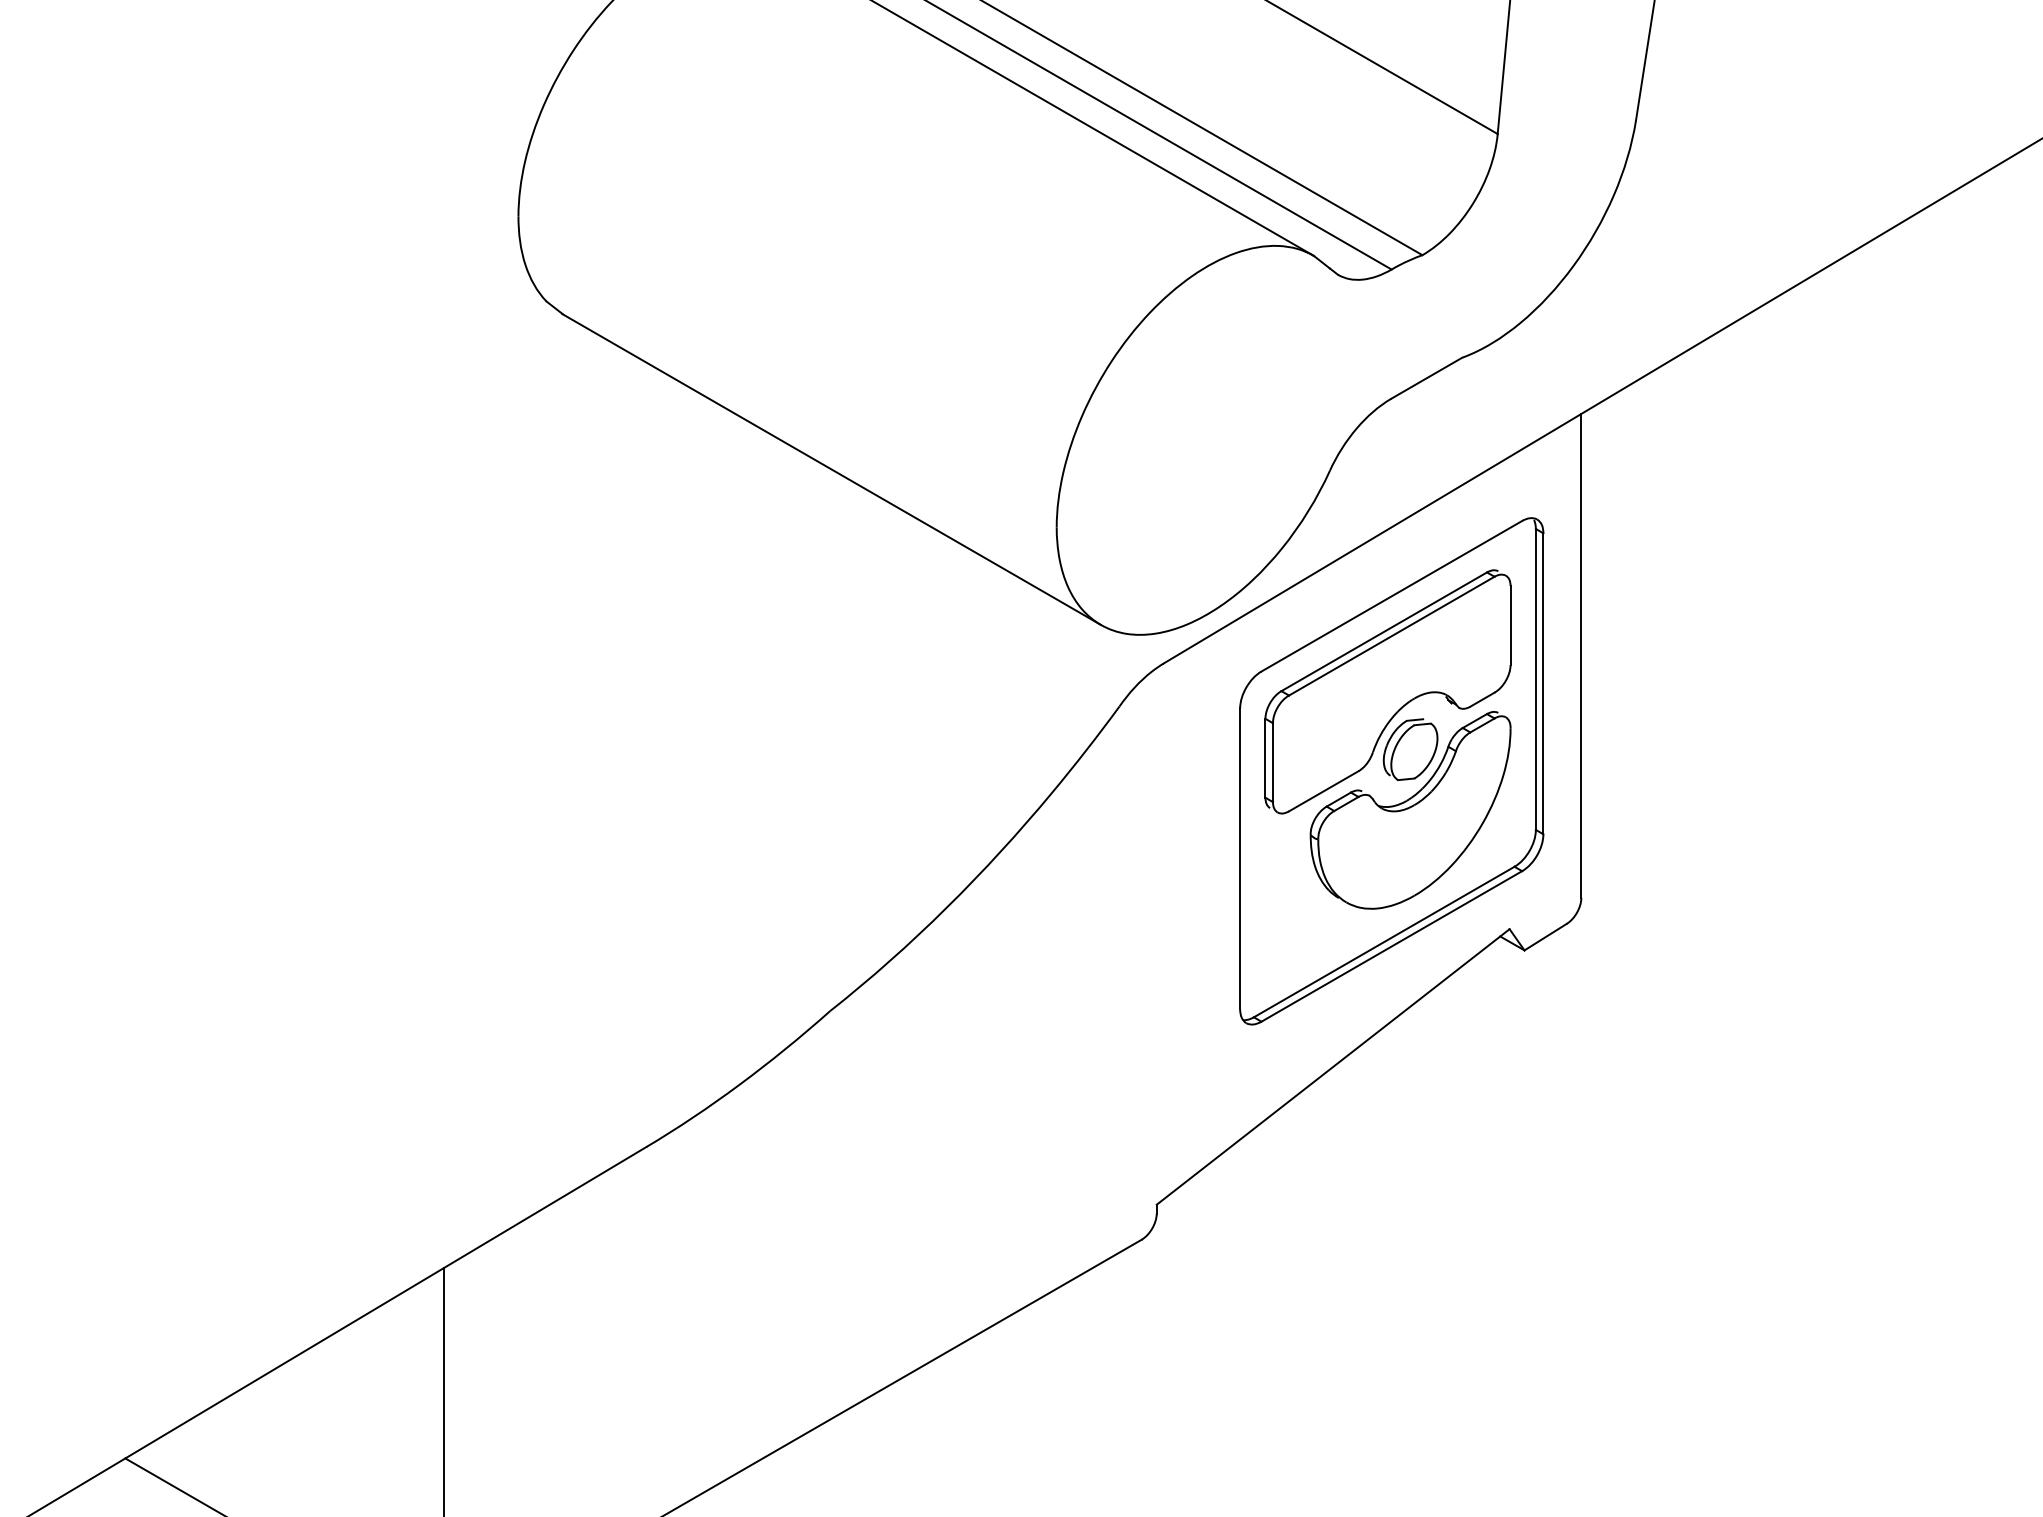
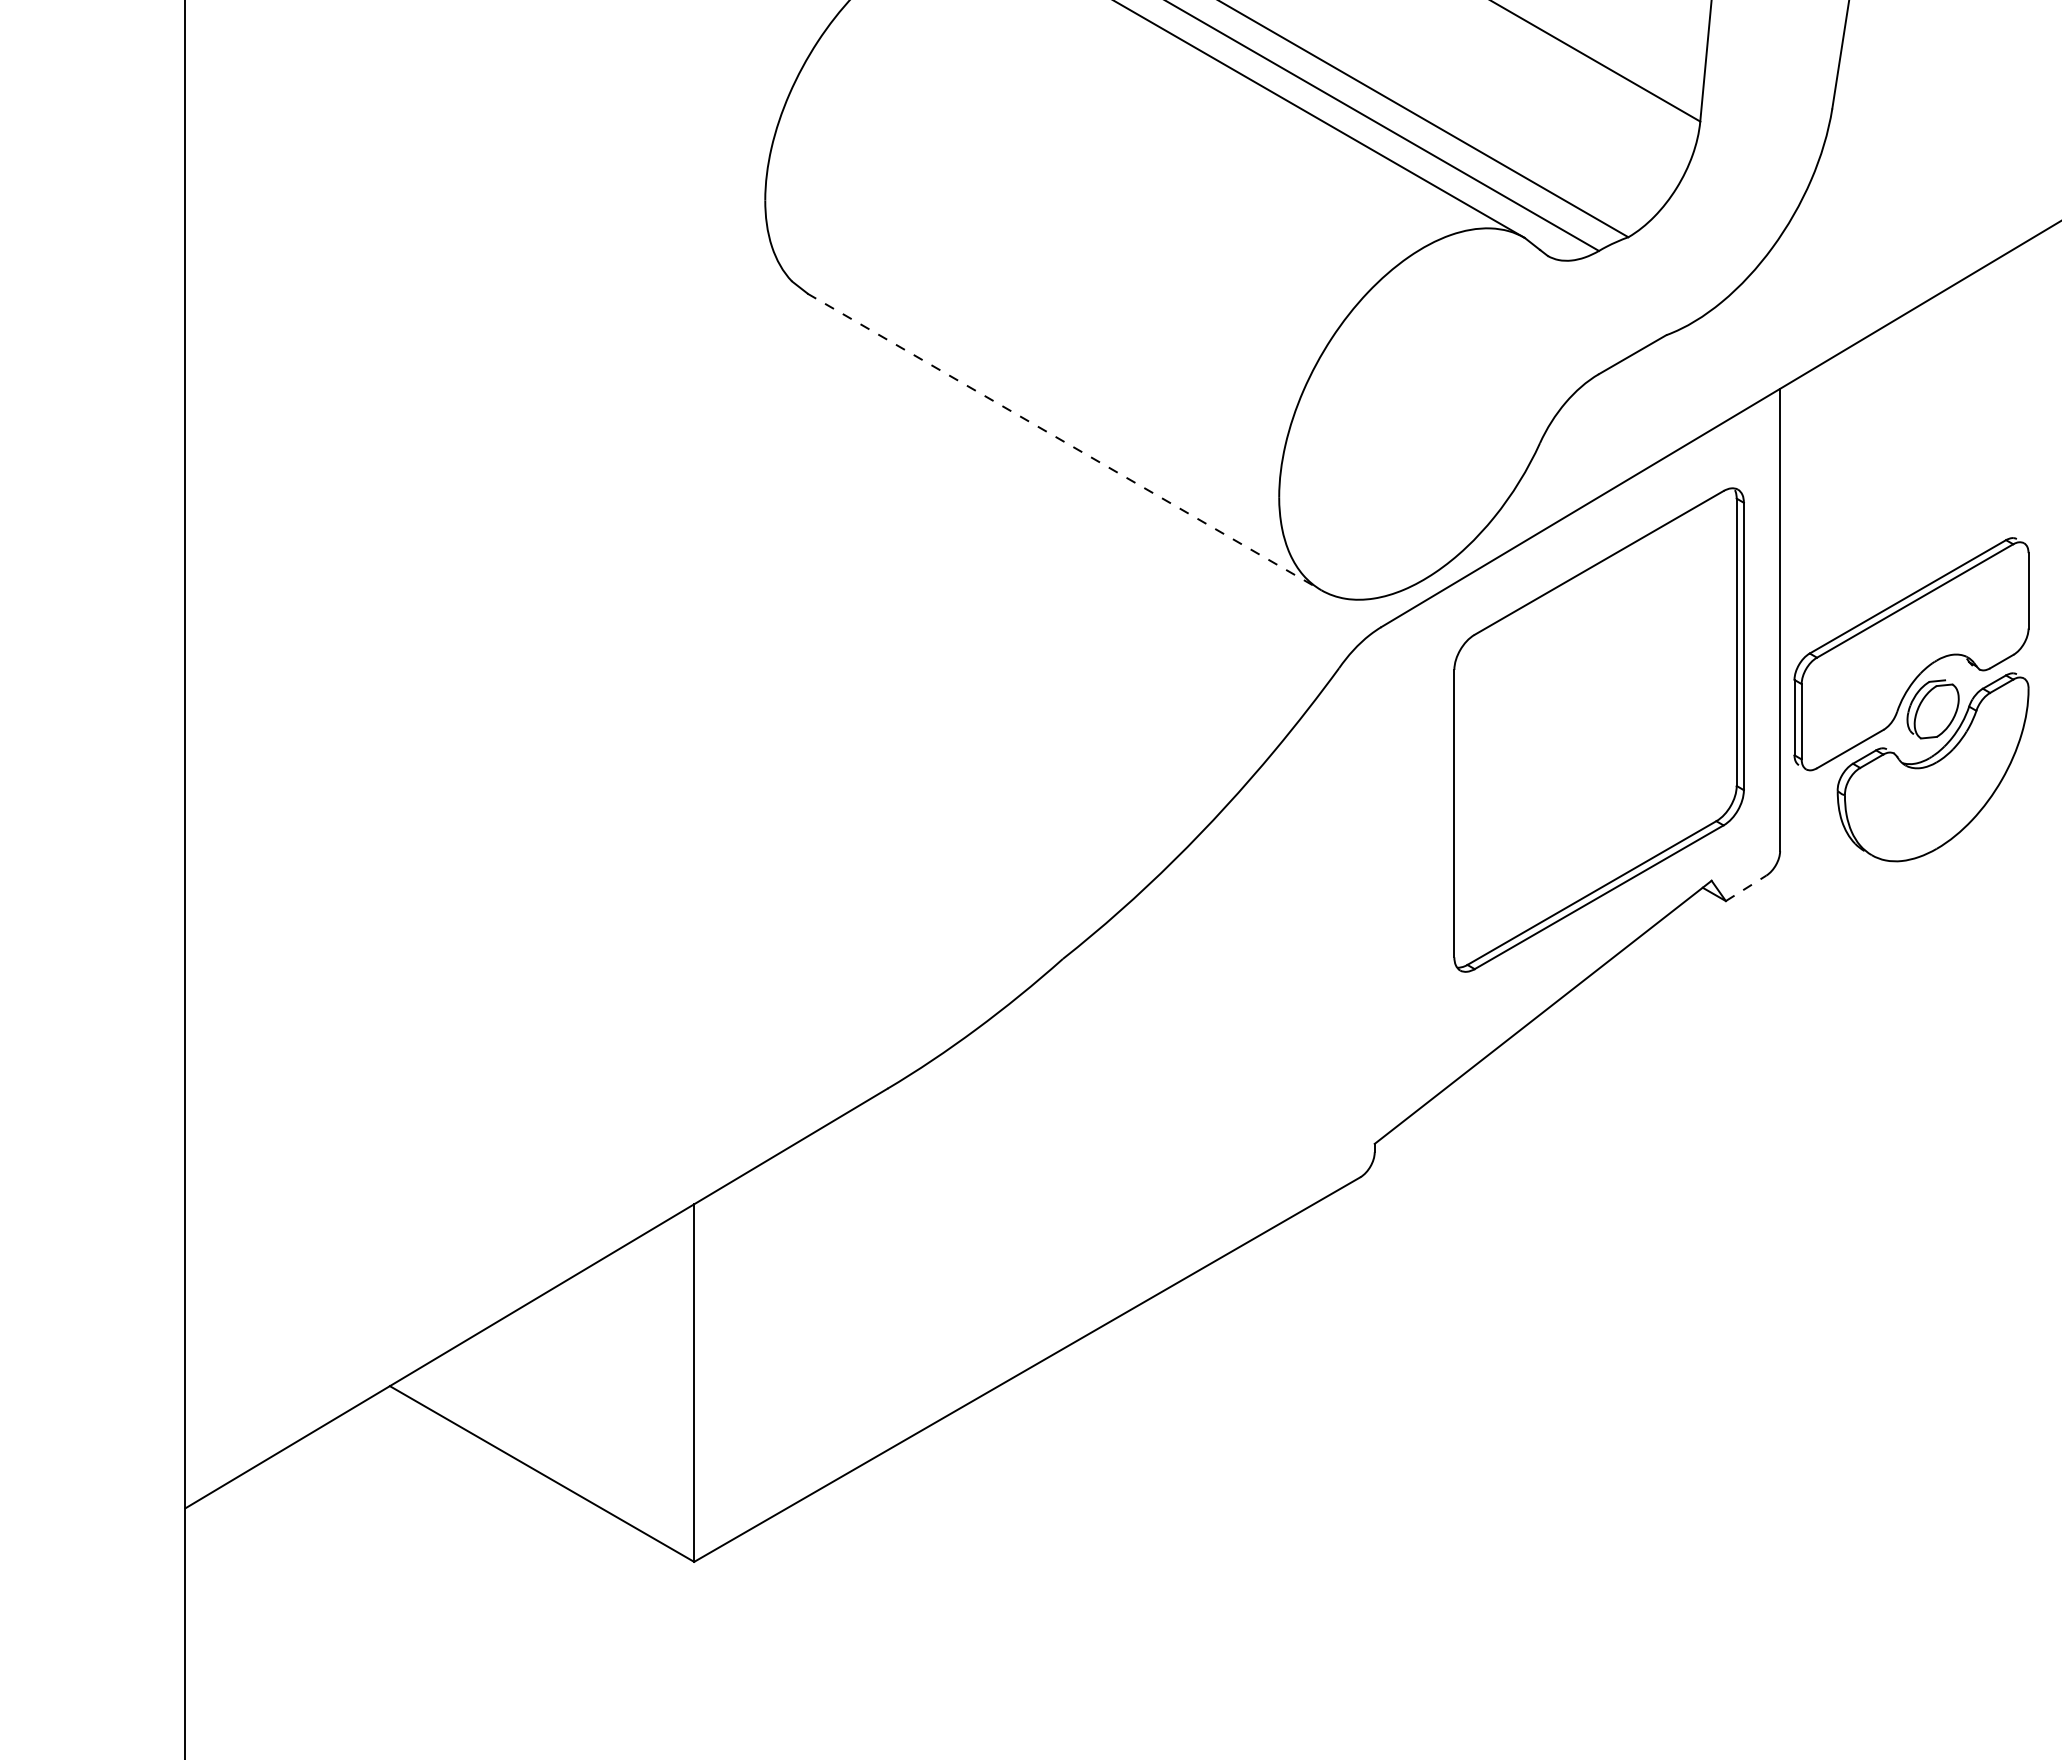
line: (831, 469) -> (1064, 441), solid -> dashed
part: (1387, 739) -> (1911, 699), moved
line: (1546, 937) -> (1746, 888), solid -> dashed

